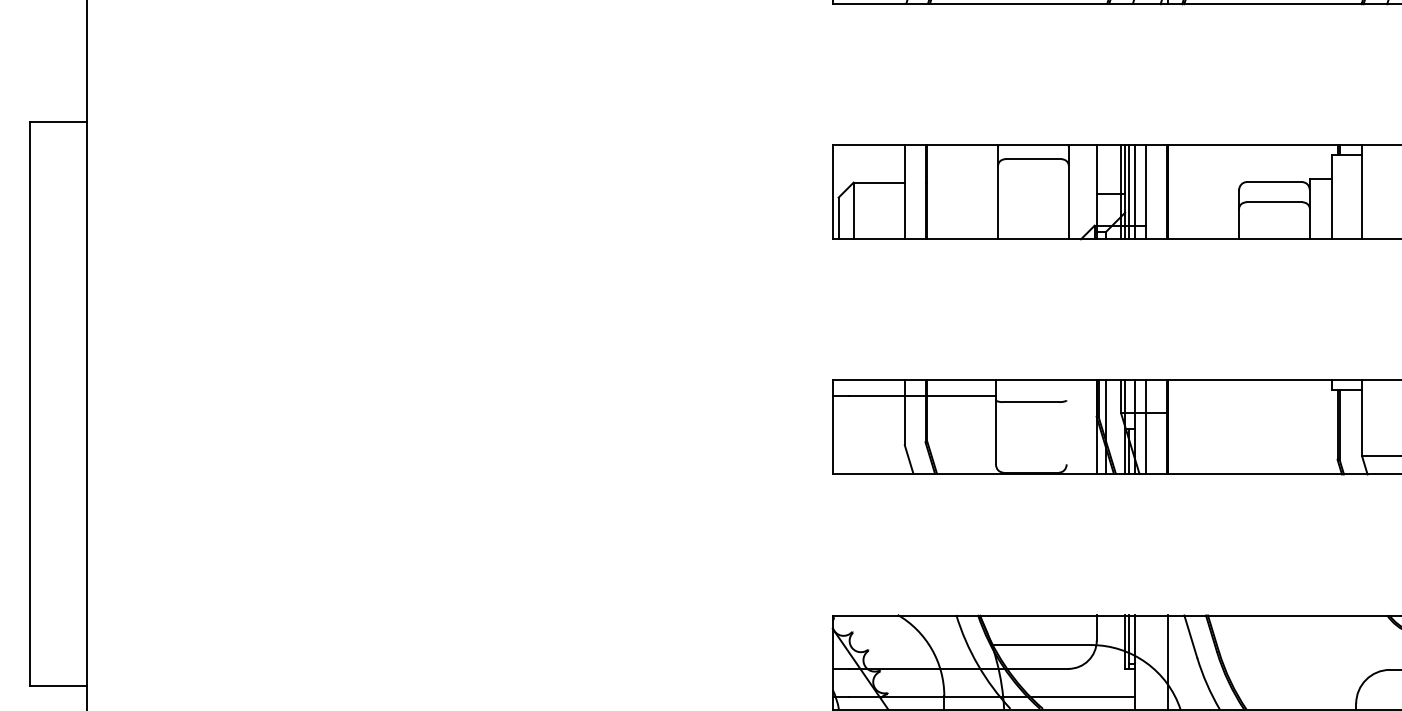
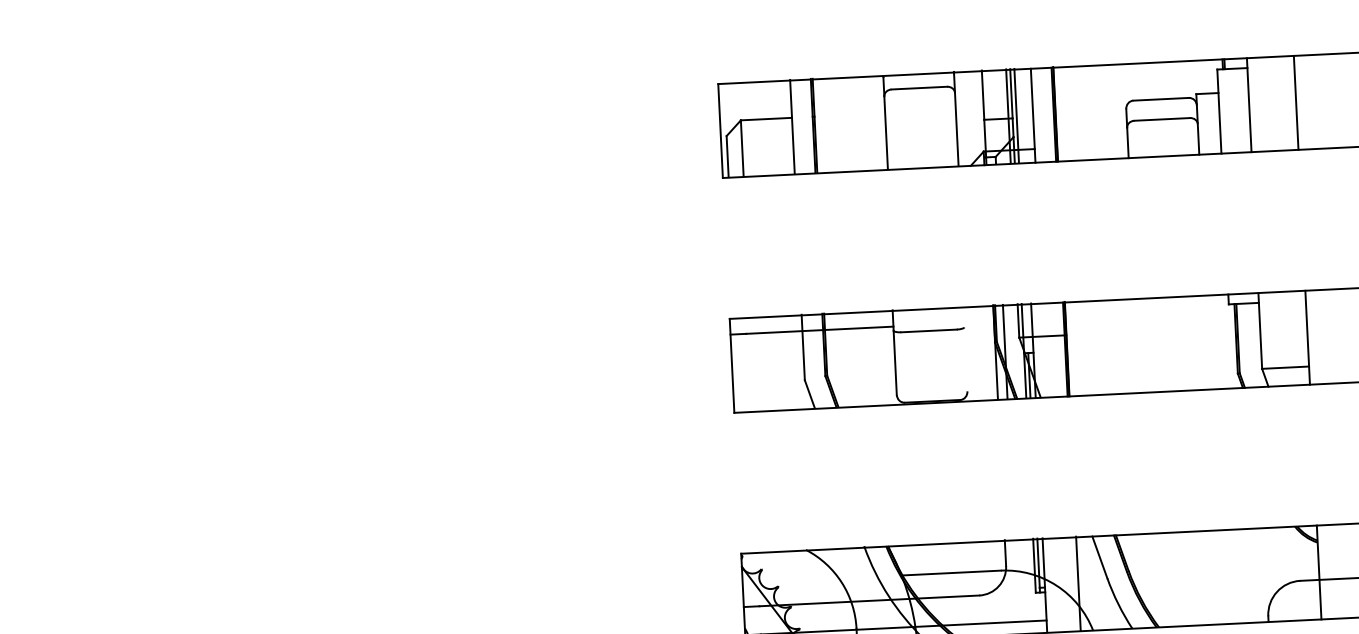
line: (1134, 191) -> (1021, 115), removed
line: (1145, 427) -> (1044, 350), removed

